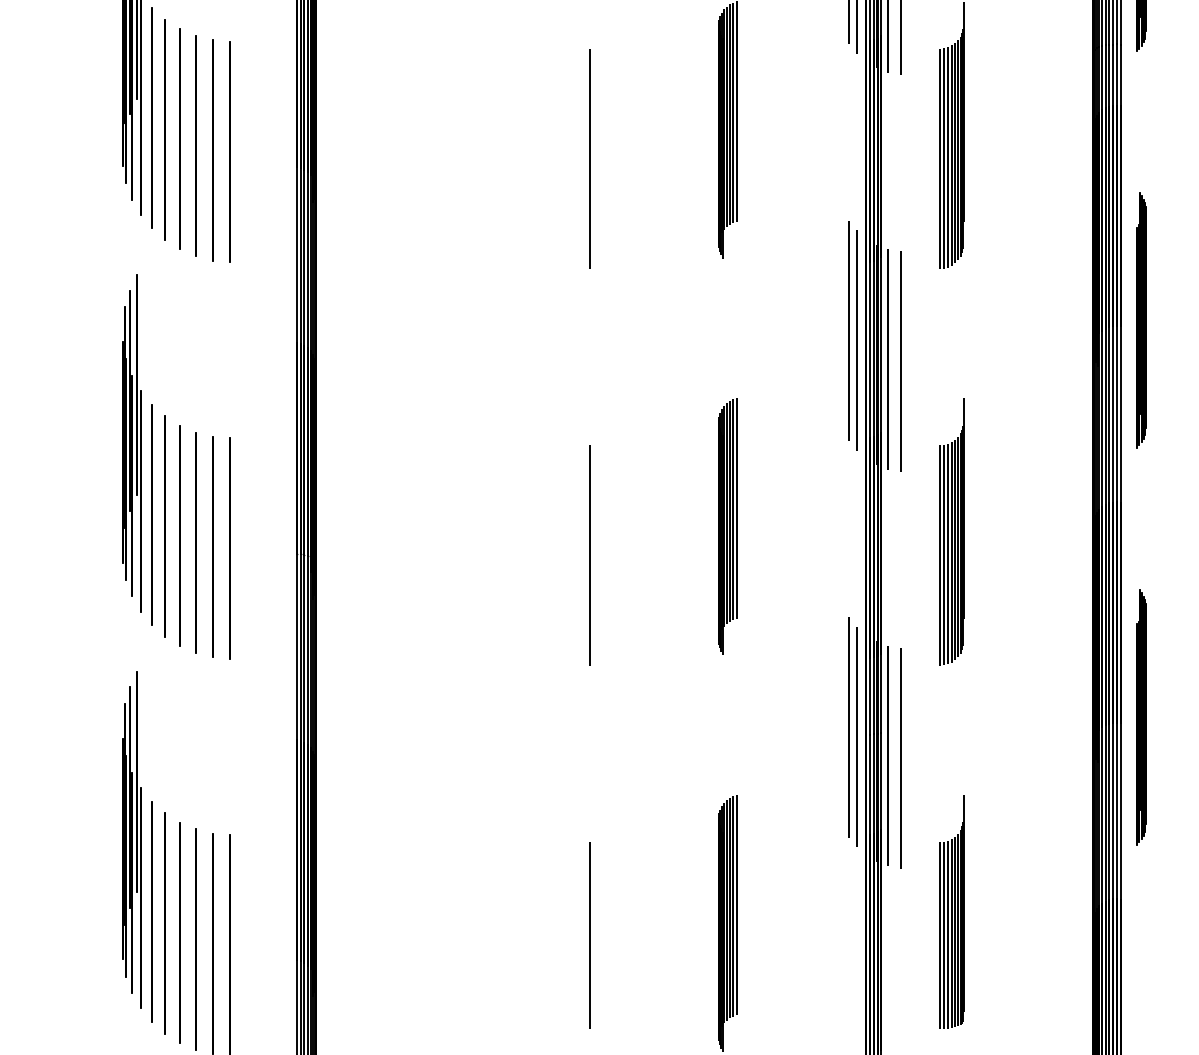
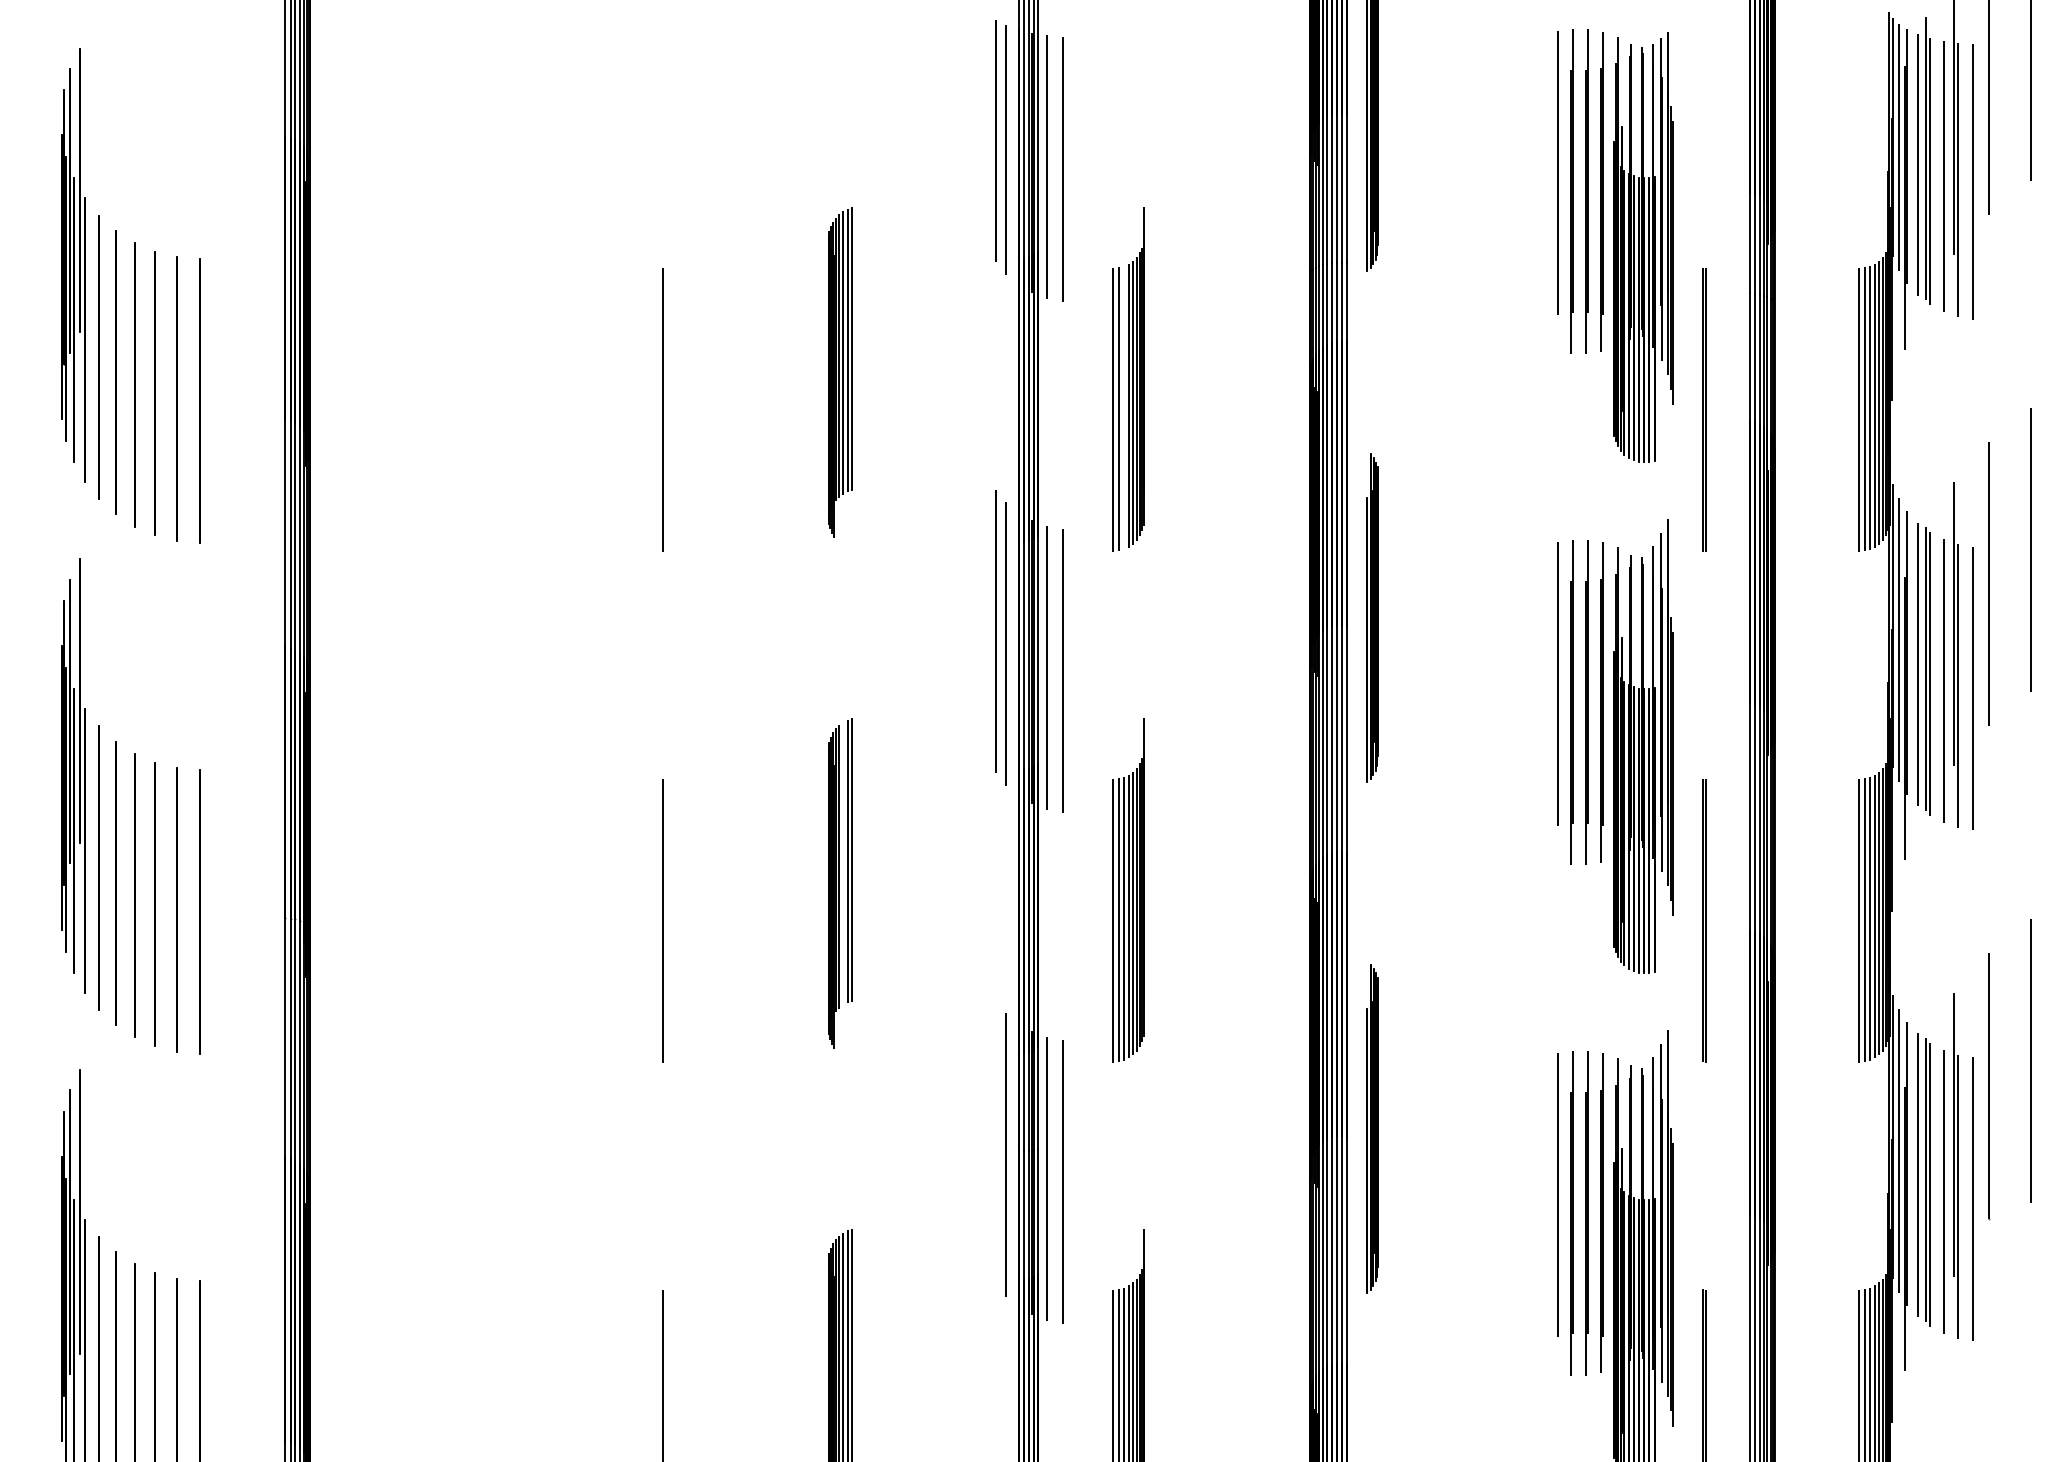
line: (947, 156) -> (1123, 407), removed
line: (730, 511) -> (843, 863), removed
line: (848, 727) -> (996, 1142), removed

